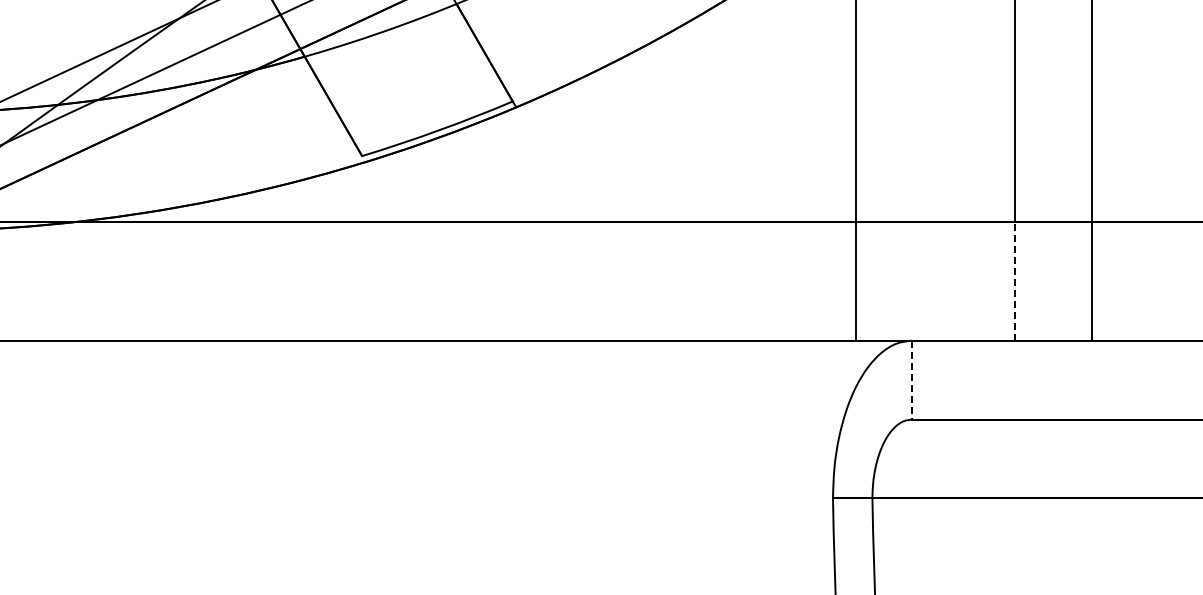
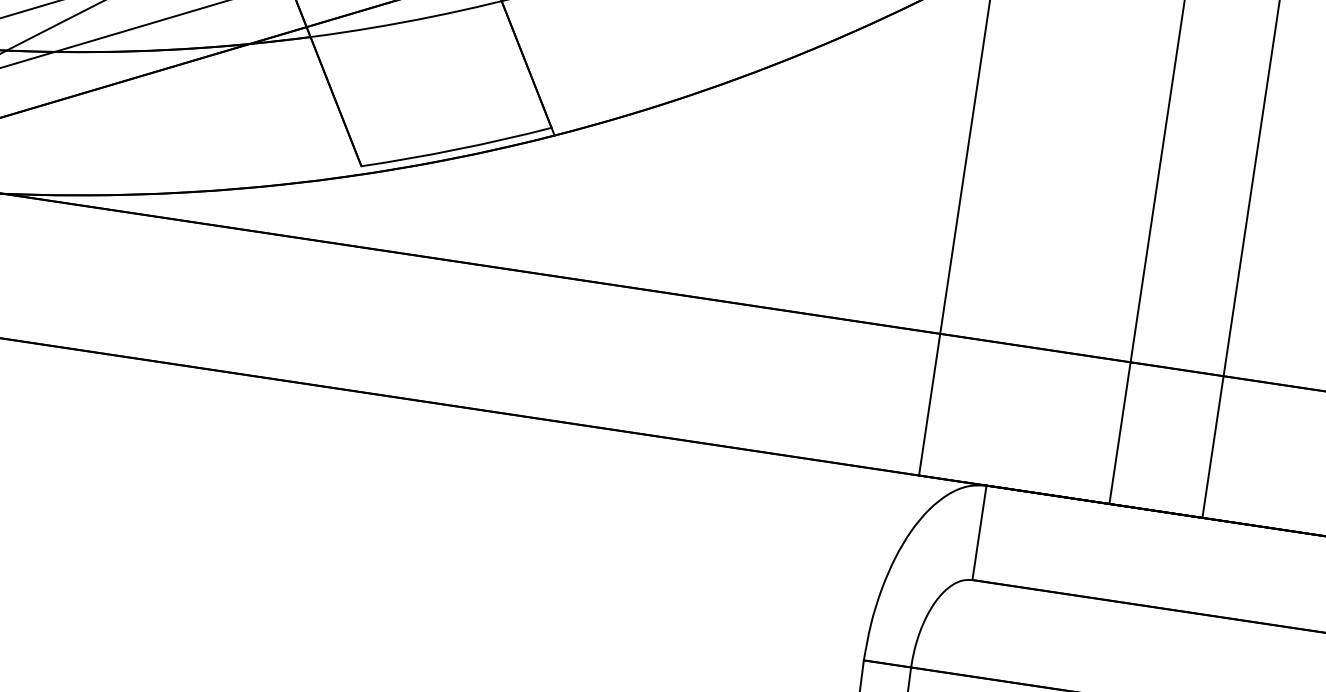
line: (1014, 281) -> (1119, 433), dashed -> solid
line: (911, 380) -> (978, 533), dashed -> solid

